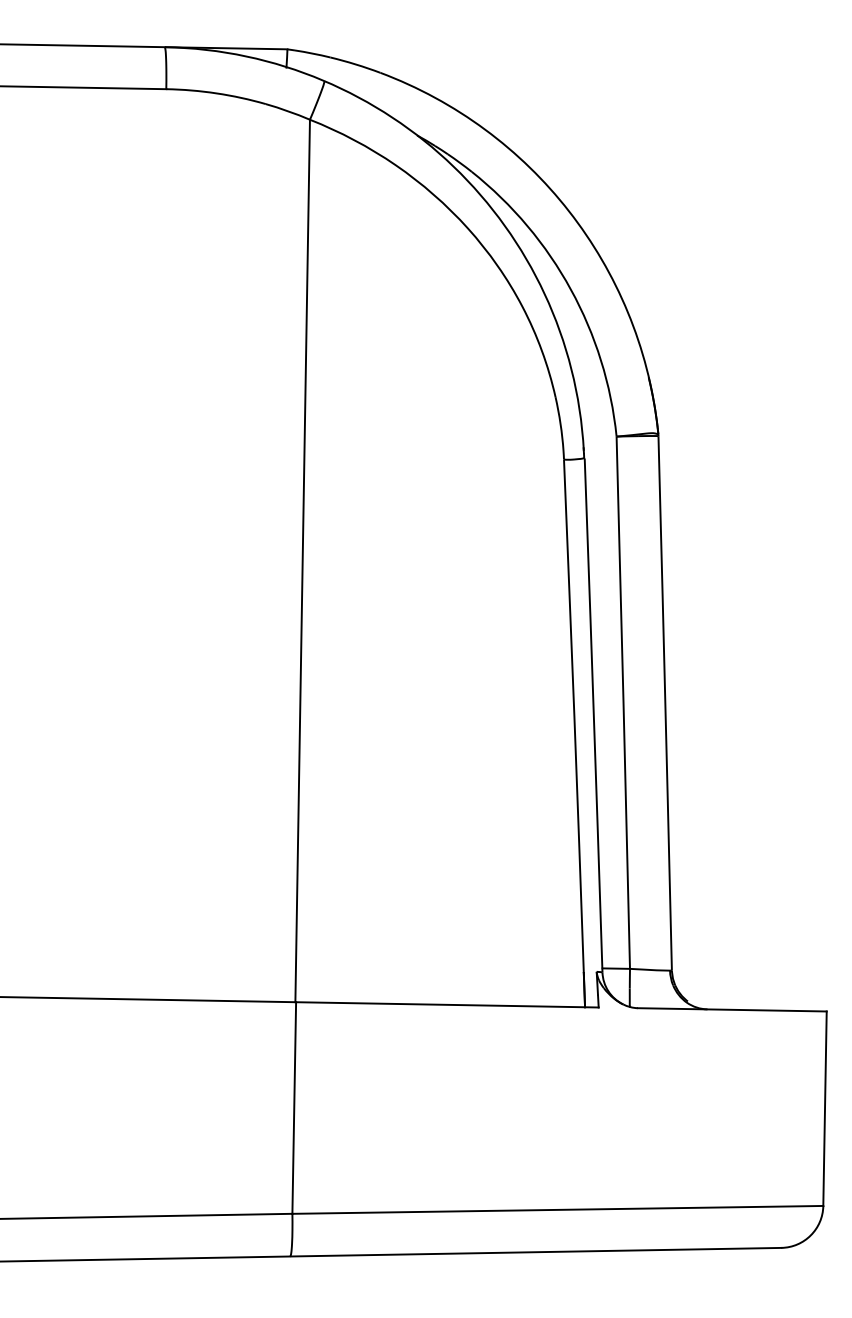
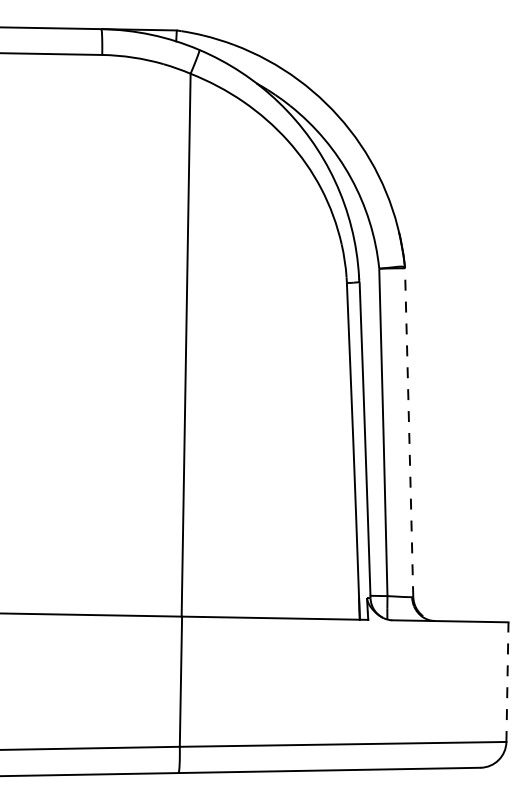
line: (665, 702) -> (409, 432), solid -> dashed
line: (825, 1109) -> (507, 682), solid -> dashed

